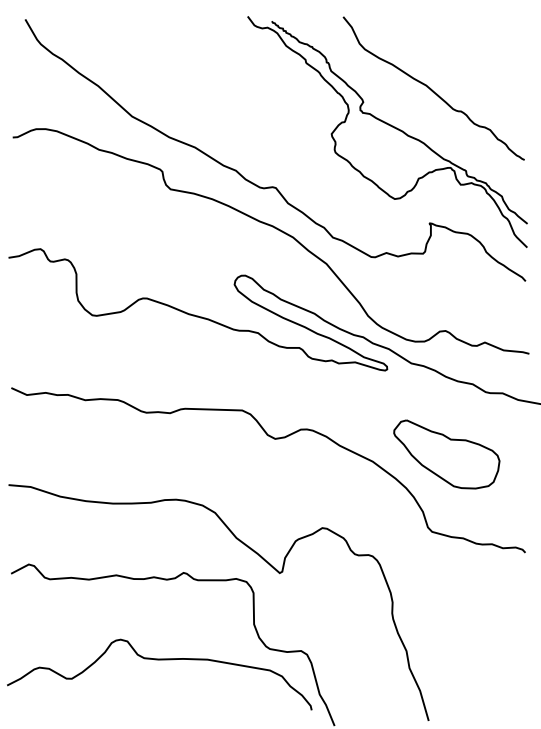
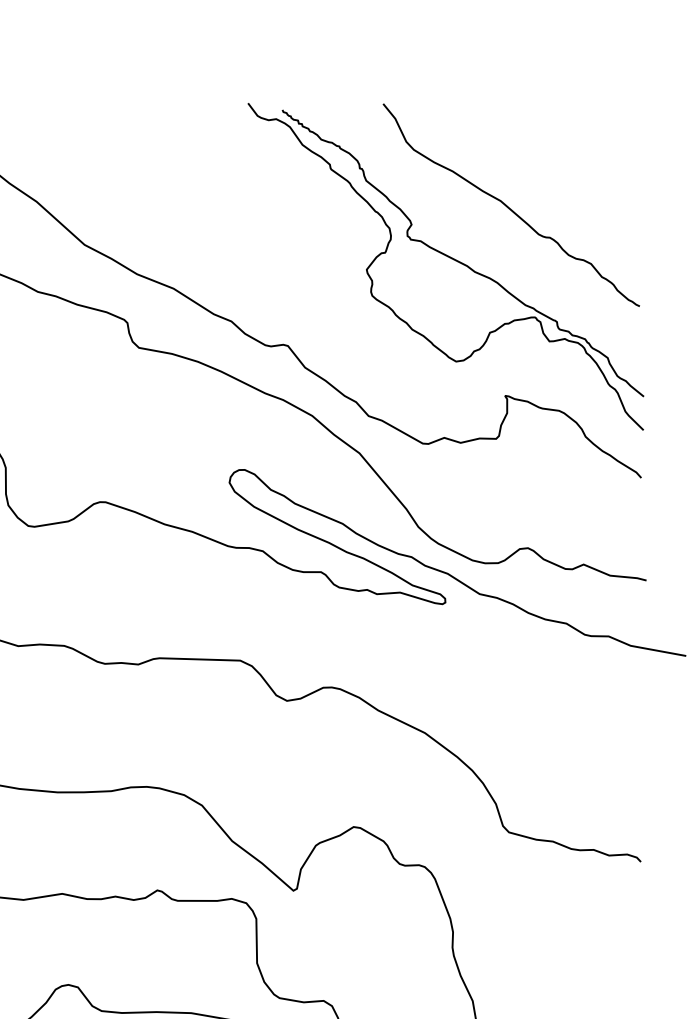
part: (446, 454) -> (529, 722), removed

